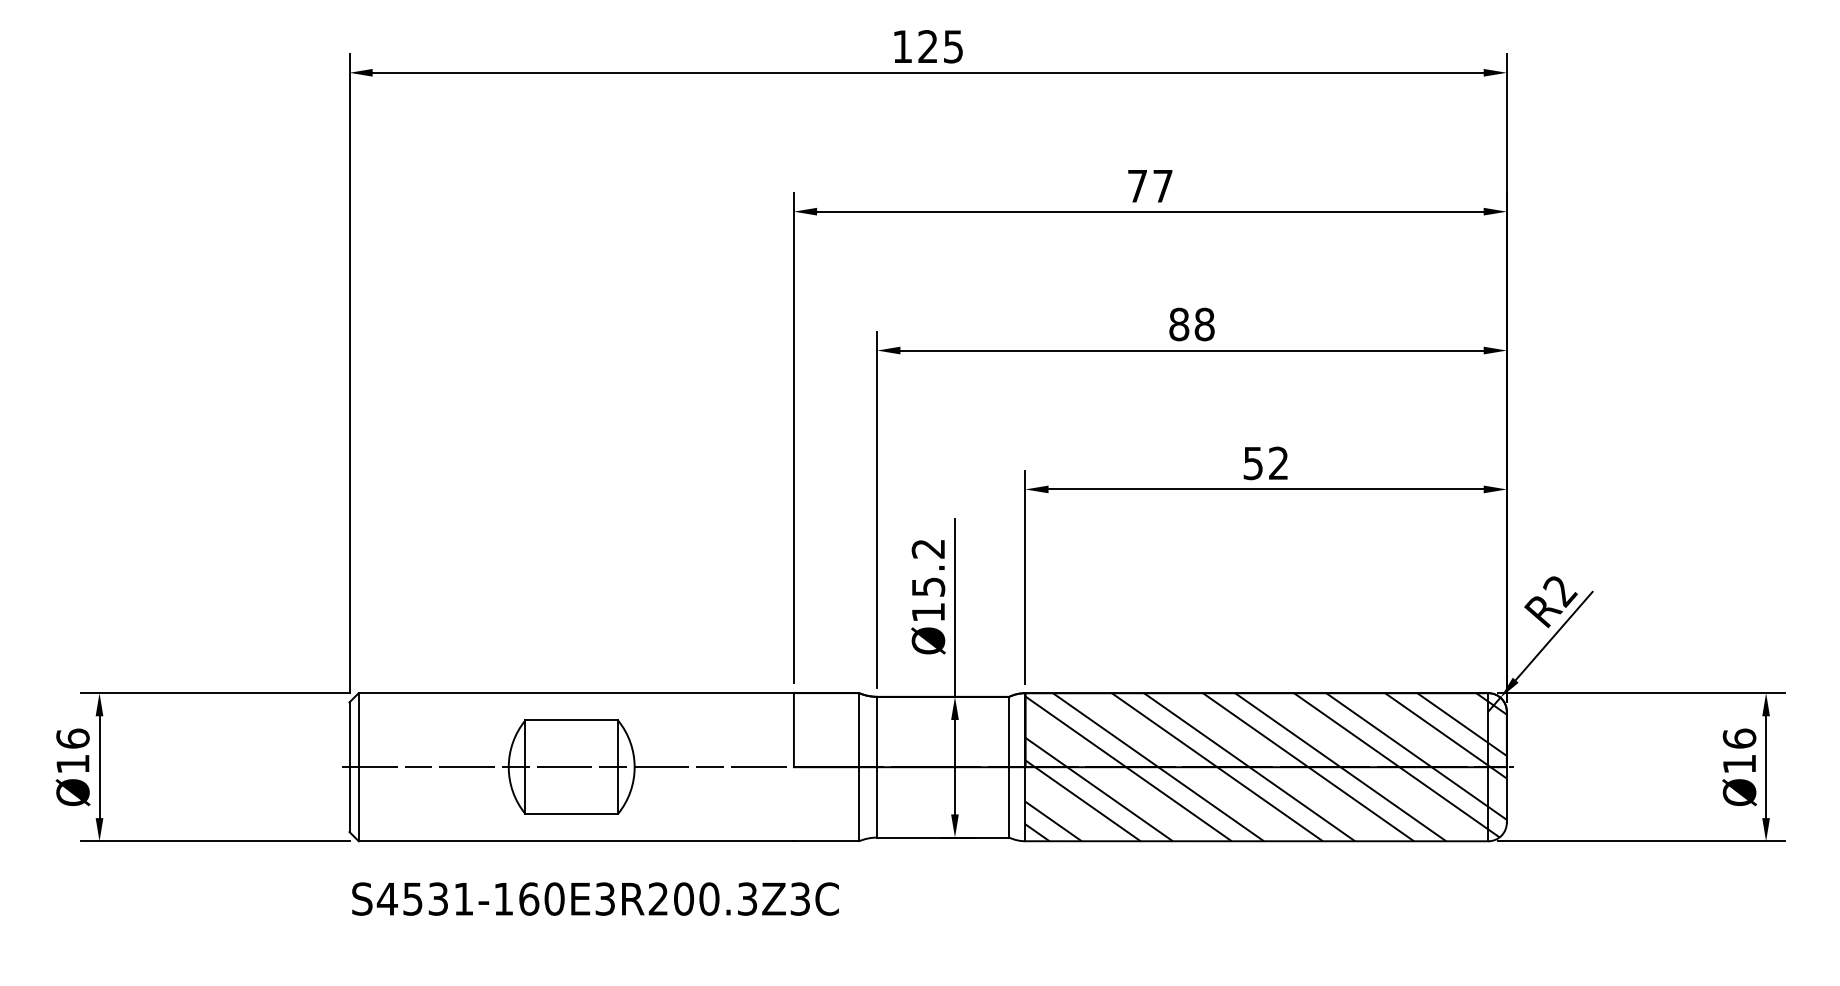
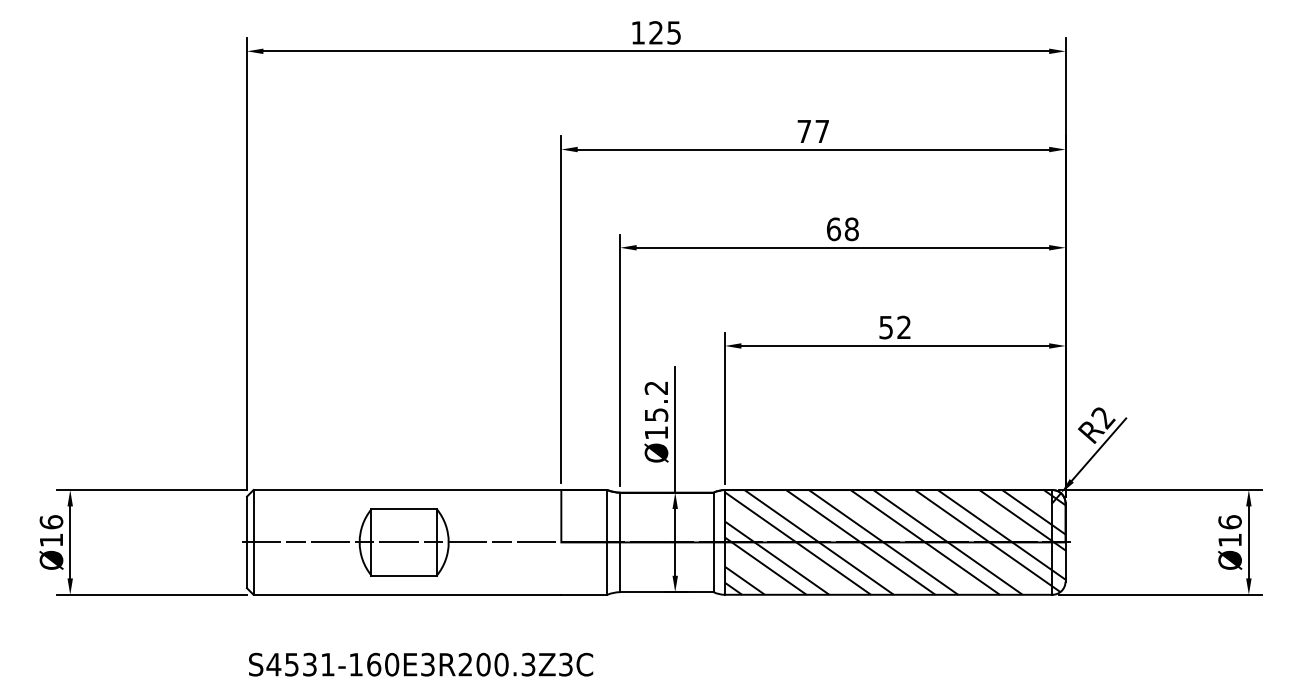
text: (1178, 324) -> (833, 229), 88 -> 68
text: (596, 898) -> (421, 664), moved

